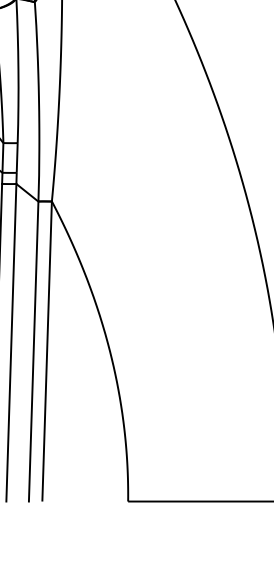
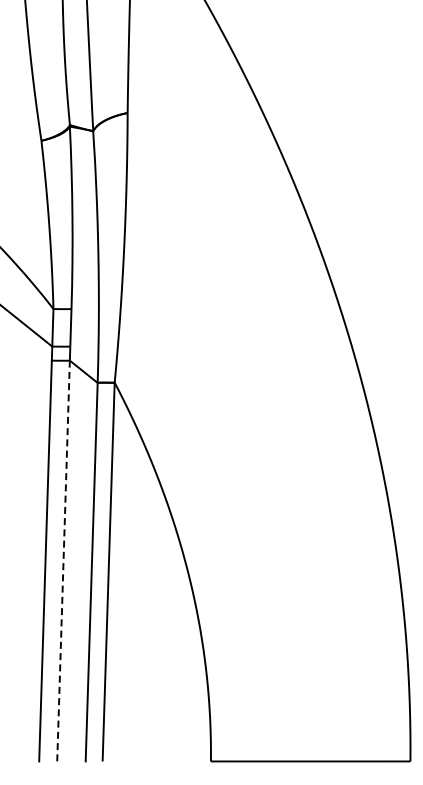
line: (11, 343) -> (63, 561), solid -> dashed

